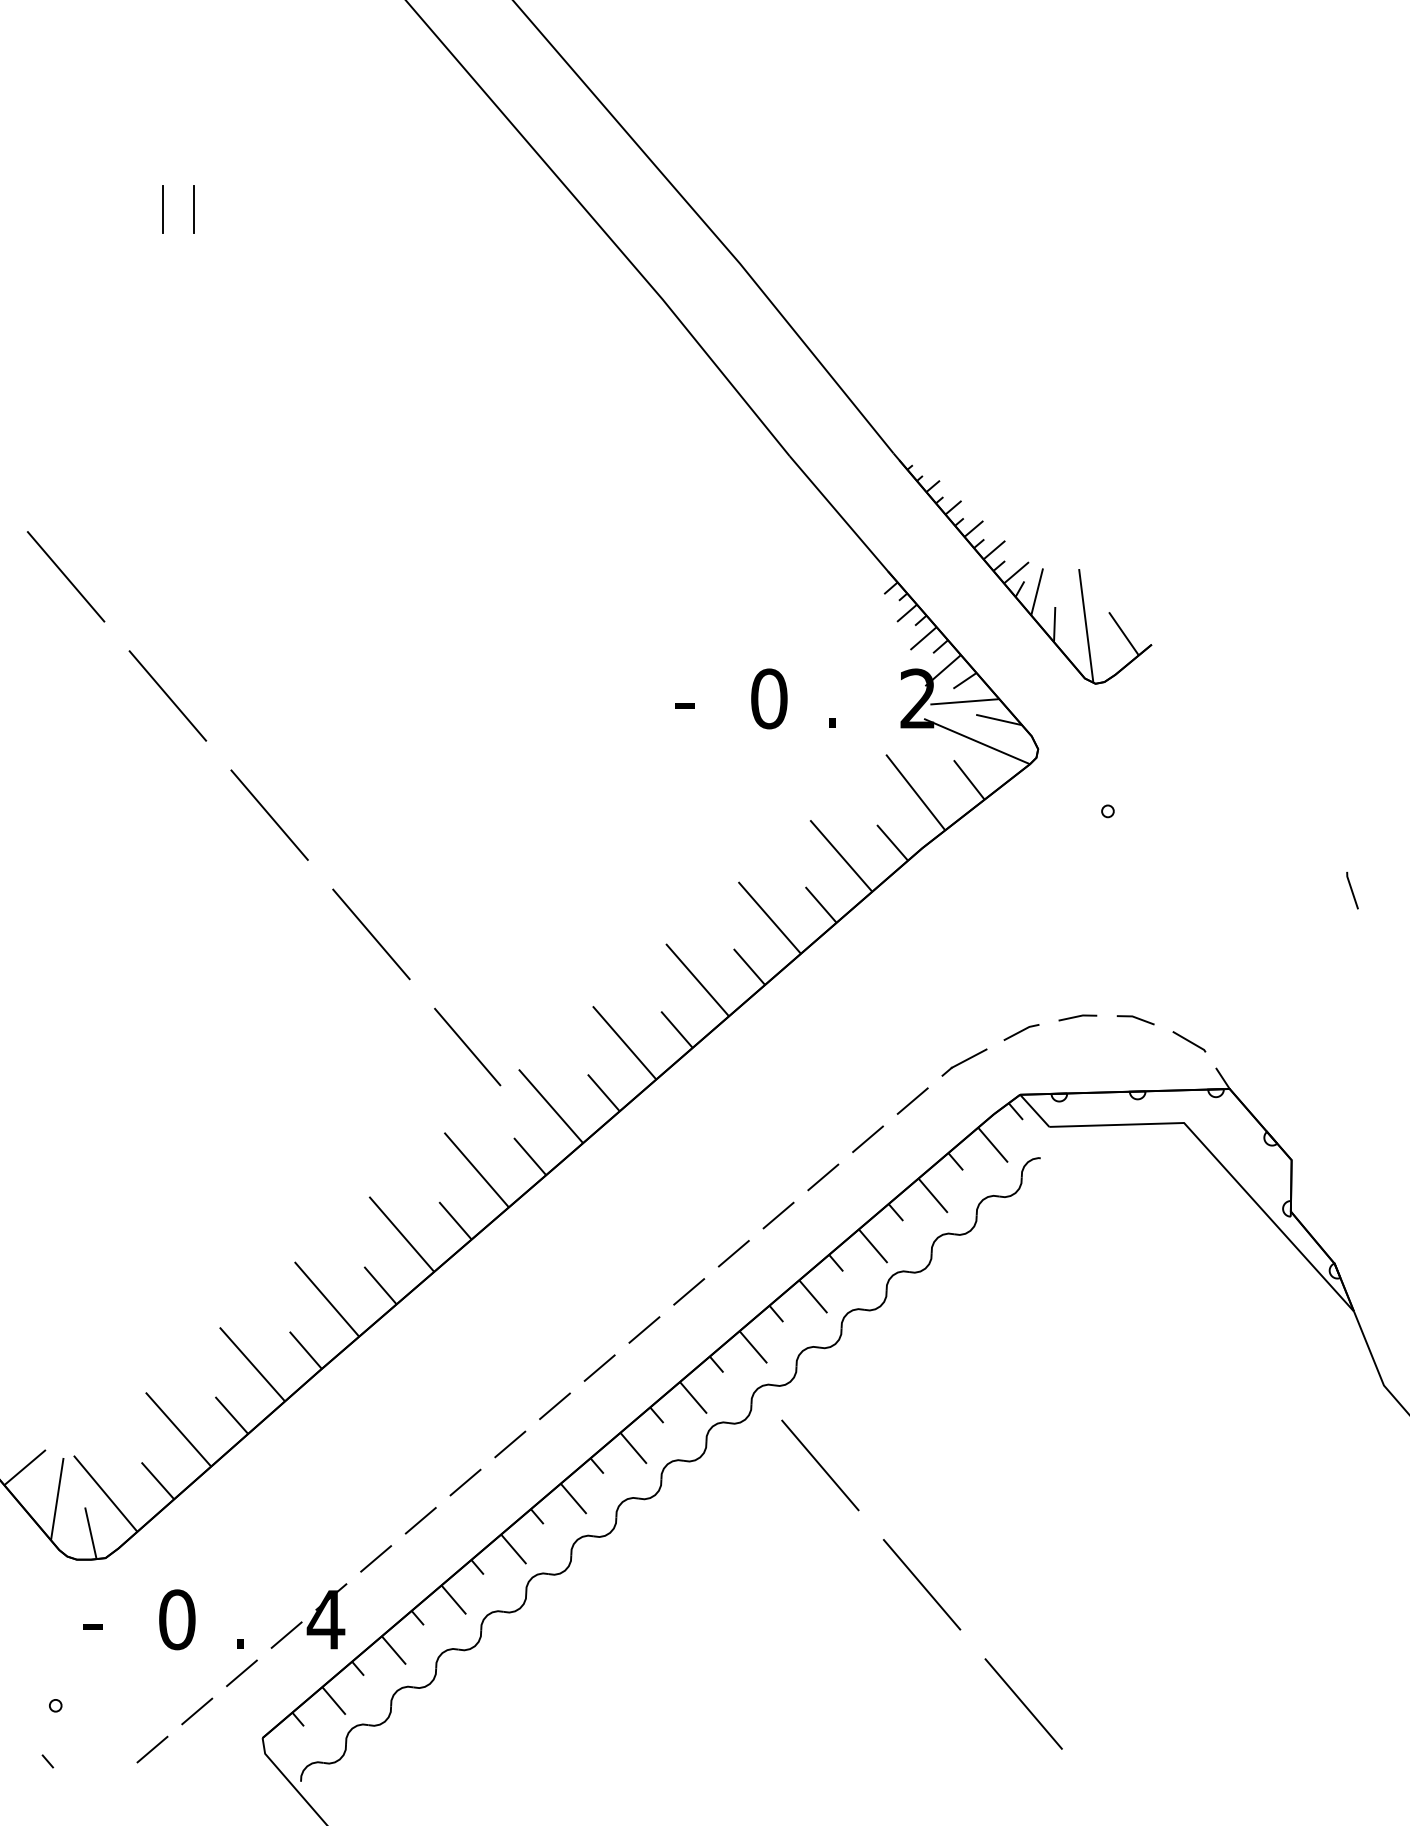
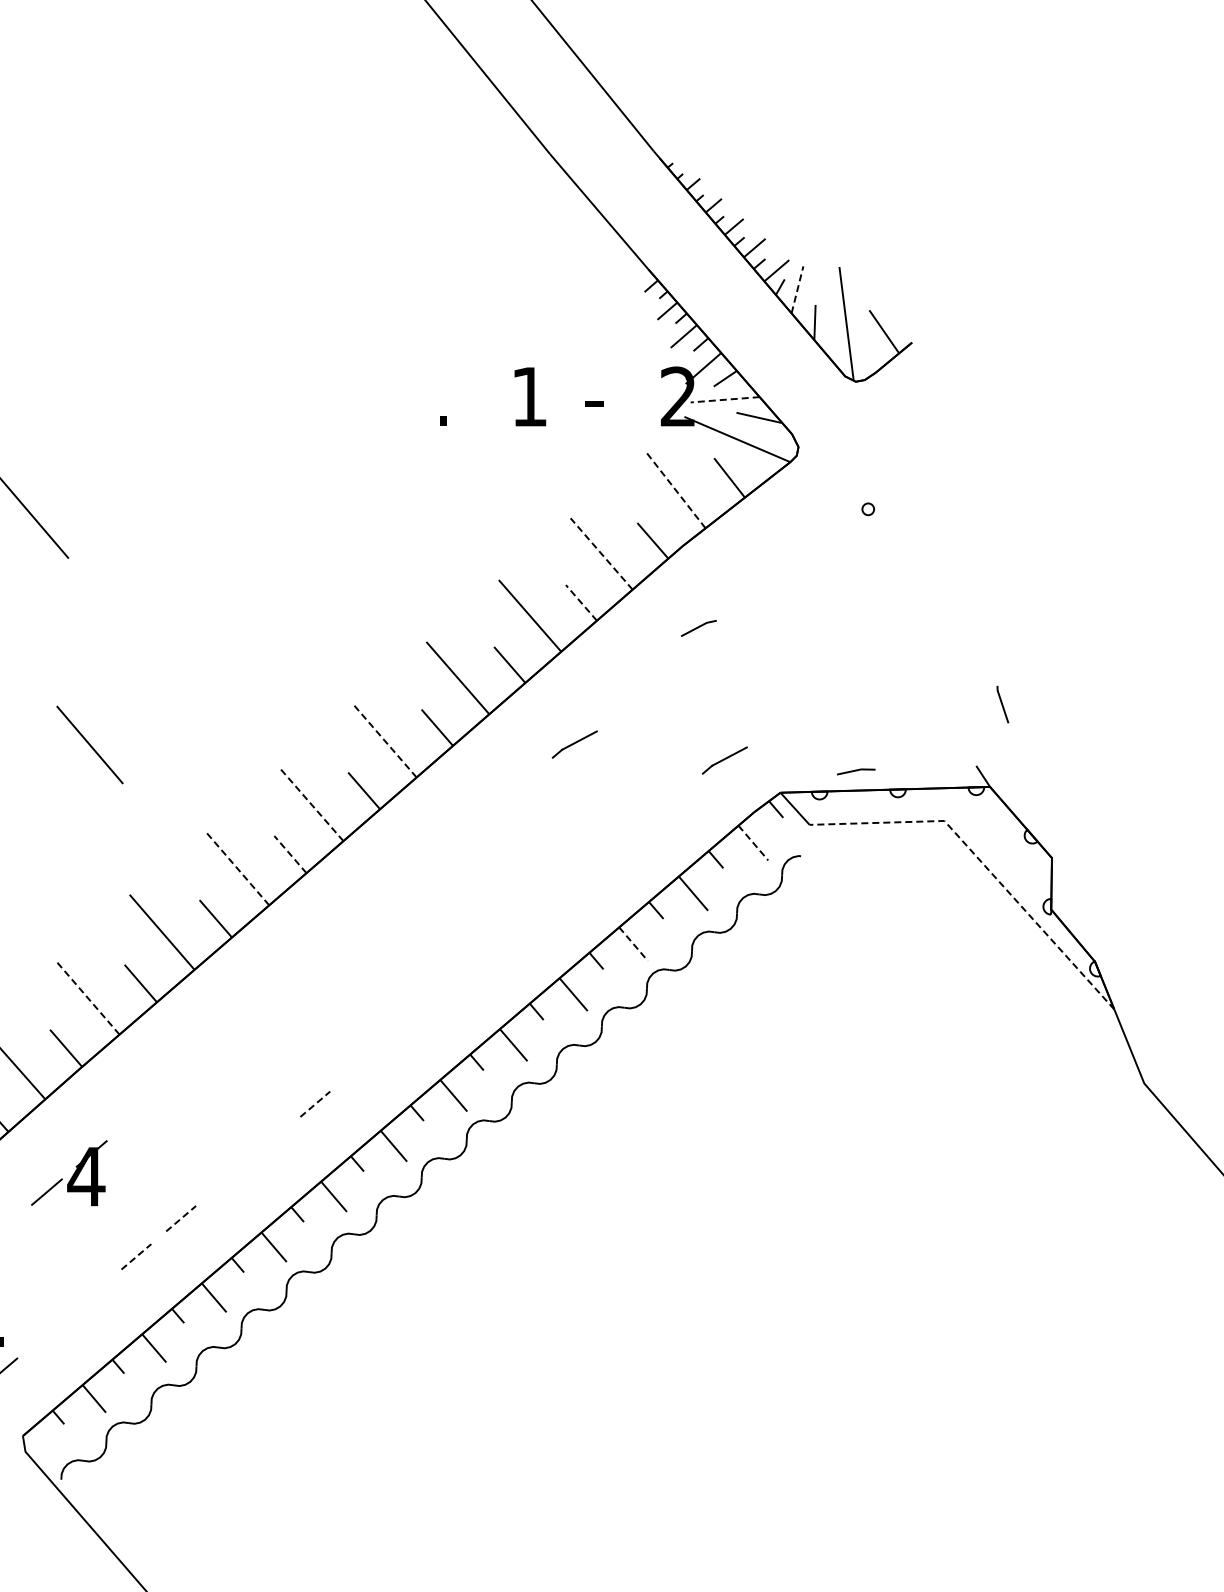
line: (1037, 591) -> (797, 289), solid -> dashed
text: (769, 698) -> (529, 396), 0 -> 1
line: (964, 701) -> (724, 399), solid -> dashed
text: (684, 715) -> (444, 413), - -> .
text: (833, 715) -> (593, 413), . -> -
line: (915, 792) -> (675, 490), solid -> dashed
line: (841, 855) -> (601, 553), solid -> dashed
line: (1352, 890) -> (1002, 704), moved
line: (821, 904) -> (581, 602), solid -> dashed
line: (371, 934) -> (131, 632), removed
line: (1077, 1017) -> (855, 771), moved
line: (1135, 1018) -> (895, 716), removed
line: (1021, 1032) -> (698, 628), moved
line: (1189, 1041) -> (949, 739), removed
line: (624, 1042) -> (384, 740), solid -> dashed
line: (467, 1046) -> (89, 744), moved
part: (814, 1046) -> (574, 744), added
line: (912, 1100) -> (672, 798), removed
line: (551, 1106) -> (311, 804), solid -> dashed
line: (867, 1139) -> (627, 837), removed
line: (993, 1145) -> (753, 843), solid -> dashed
line: (530, 1156) -> (290, 854), solid -> dashed
line: (1223, 1166) -> (983, 864), solid -> dashed
line: (476, 1169) -> (236, 867), solid -> dashed
line: (823, 1177) -> (583, 875), removed
line: (778, 1215) -> (538, 913), removed
line: (873, 1246) -> (633, 944), solid -> dashed
line: (733, 1253) -> (493, 951), removed
line: (689, 1291) -> (449, 989), removed
line: (326, 1298) -> (86, 996), solid -> dashed
line: (644, 1329) -> (404, 1027), removed
line: (599, 1367) -> (359, 1065), removed
line: (555, 1406) -> (315, 1104), solid -> dashed
line: (510, 1444) -> (270, 1142), removed
line: (820, 1465) -> (580, 1163), removed
line: (465, 1482) -> (225, 1180), removed
line: (420, 1520) -> (180, 1218), solid -> dashed
line: (376, 1558) -> (136, 1256), solid -> dashed
line: (921, 1584) -> (681, 1282), removed
part: (308, 1616) -> (68, 1173), moved
line: (1023, 1703) -> (783, 1401), removed

